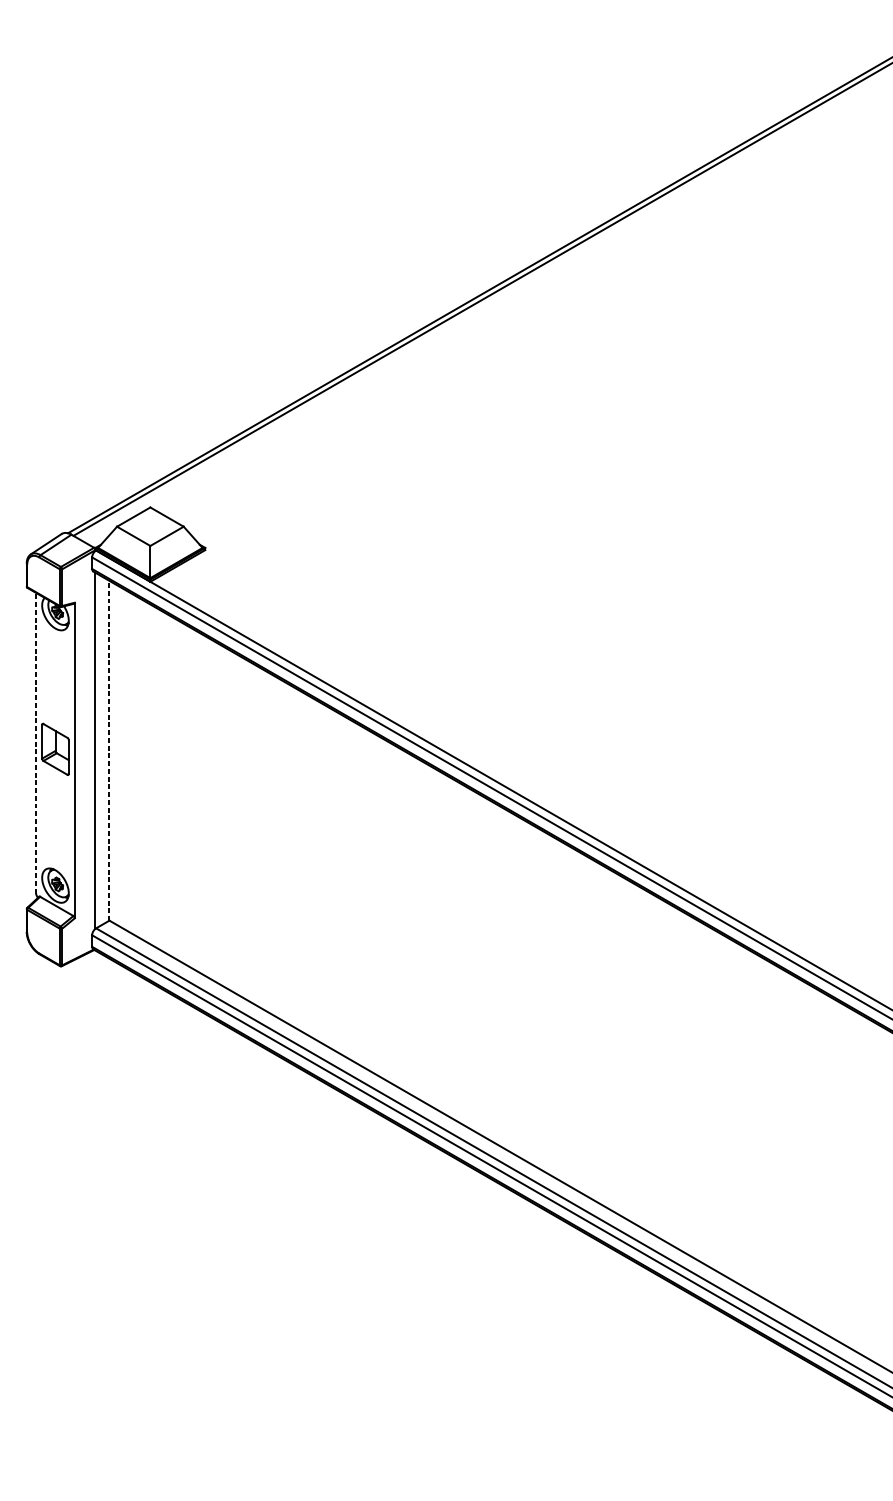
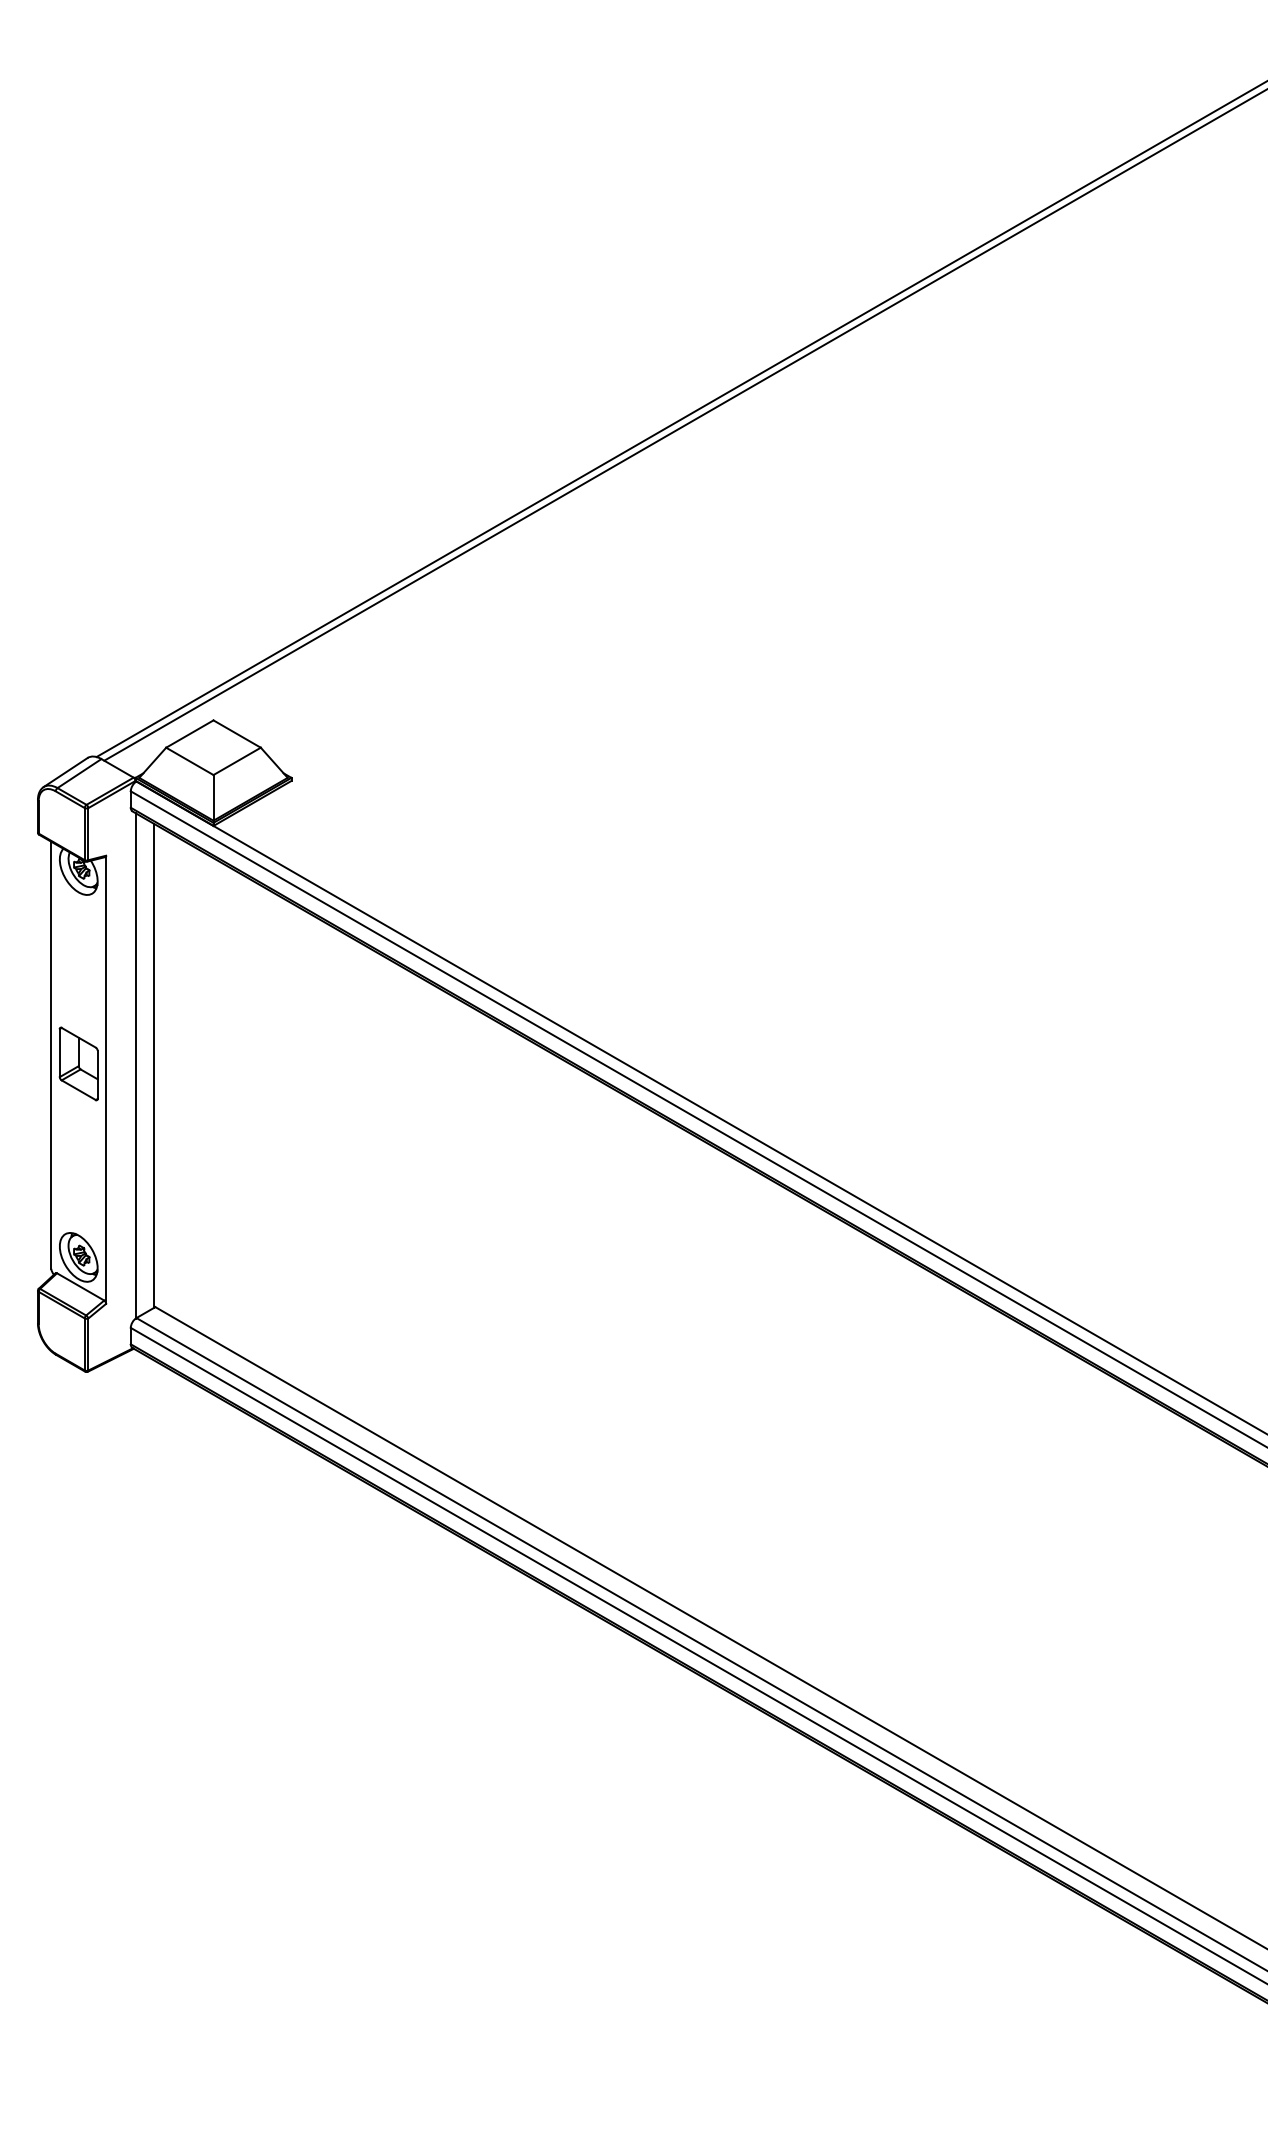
line: (36, 743) -> (51, 1055), dashed -> solid
line: (108, 750) -> (154, 1065), dashed -> solid

